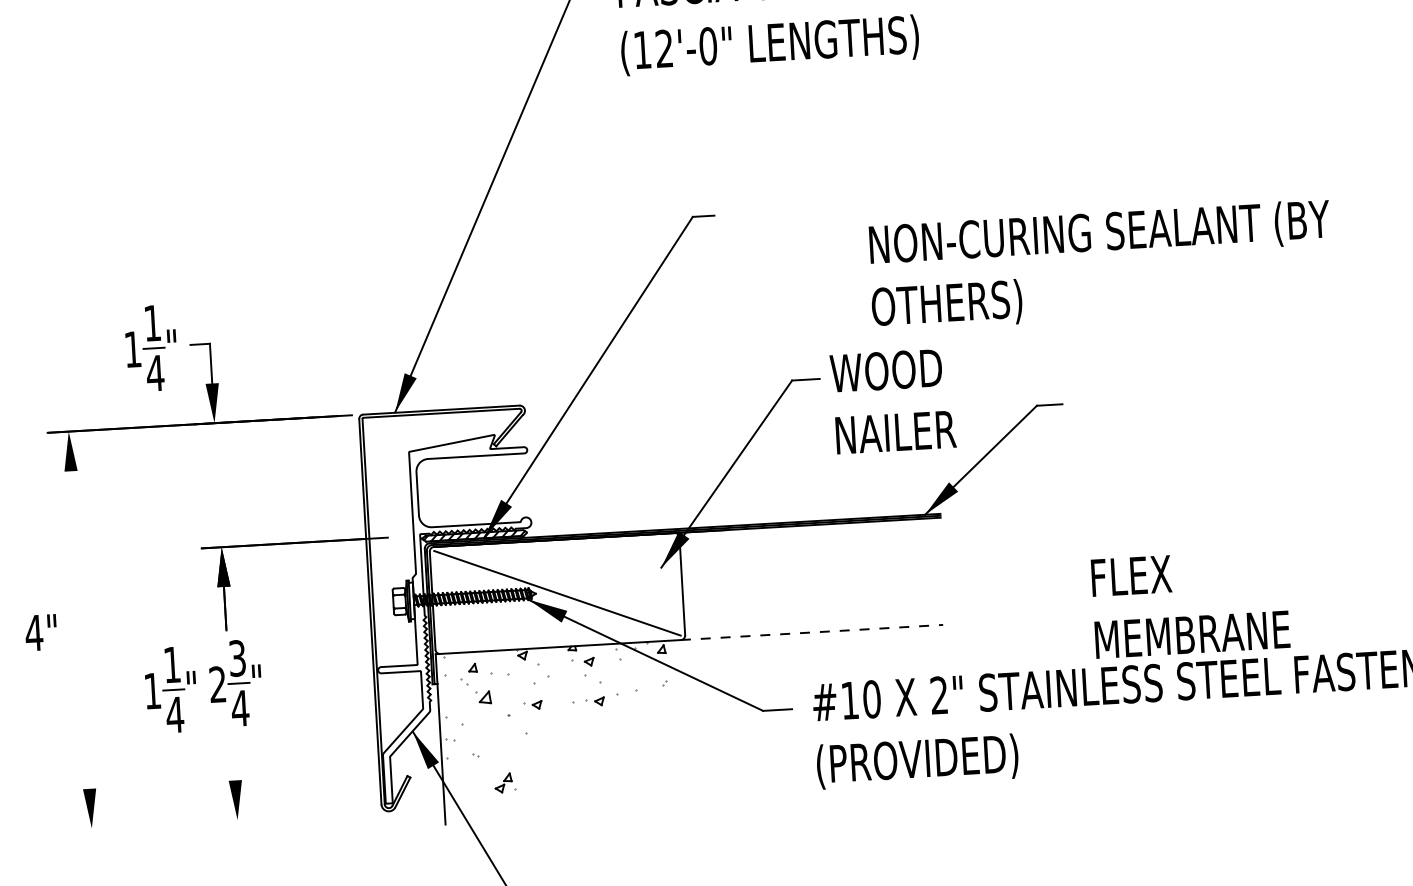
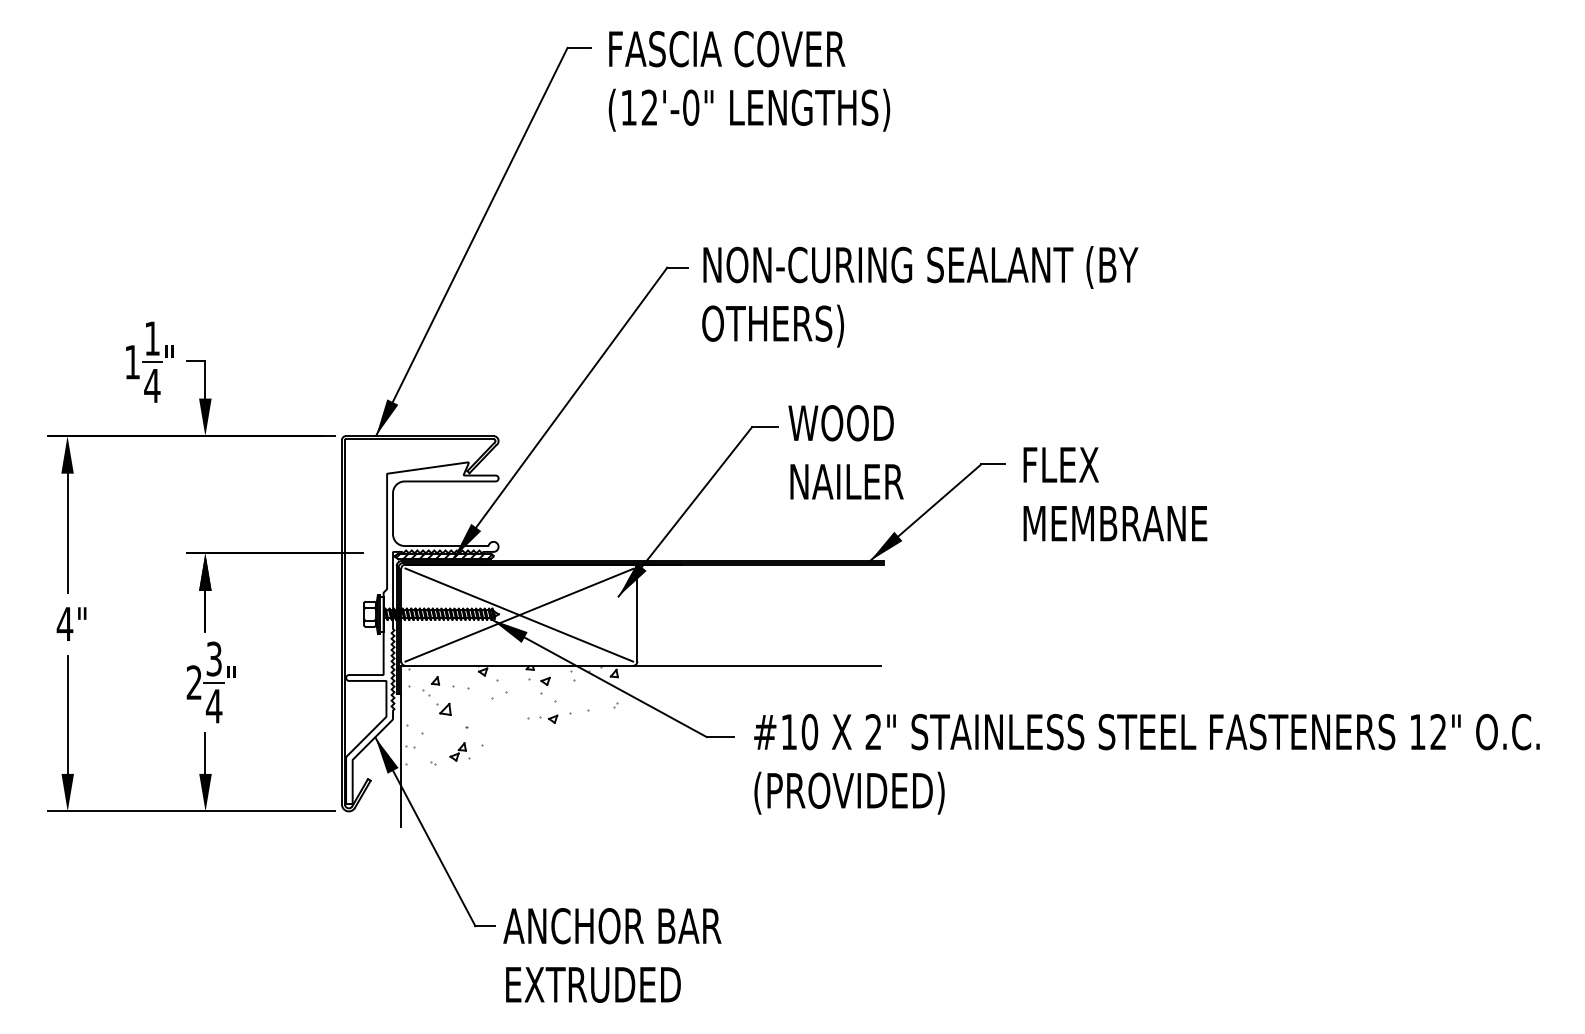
text: (1101, 265) -> (920, 296), moved
line: (74, 533) -> (67, 532), added
line: (557, 592) -> (519, 614), added
text: (1190, 603) -> (1115, 494), moved
text: (41, 632) -> (71, 623), moved
line: (812, 632) -> (757, 665), dashed -> solid
part: (170, 689) -> (149, 684), removed
part: (532, 704) -> (489, 718), removed
line: (85, 726) -> (67, 714), added
line: (234, 758) -> (205, 753), added
part: (504, 782) -> (459, 751), moved
line: (222, 821) -> (191, 811), added

